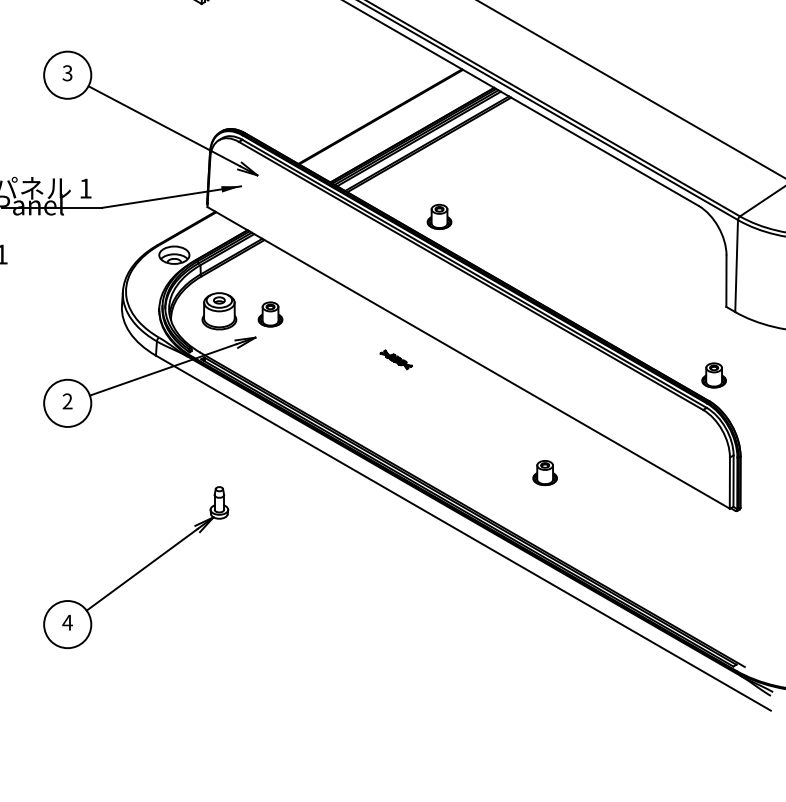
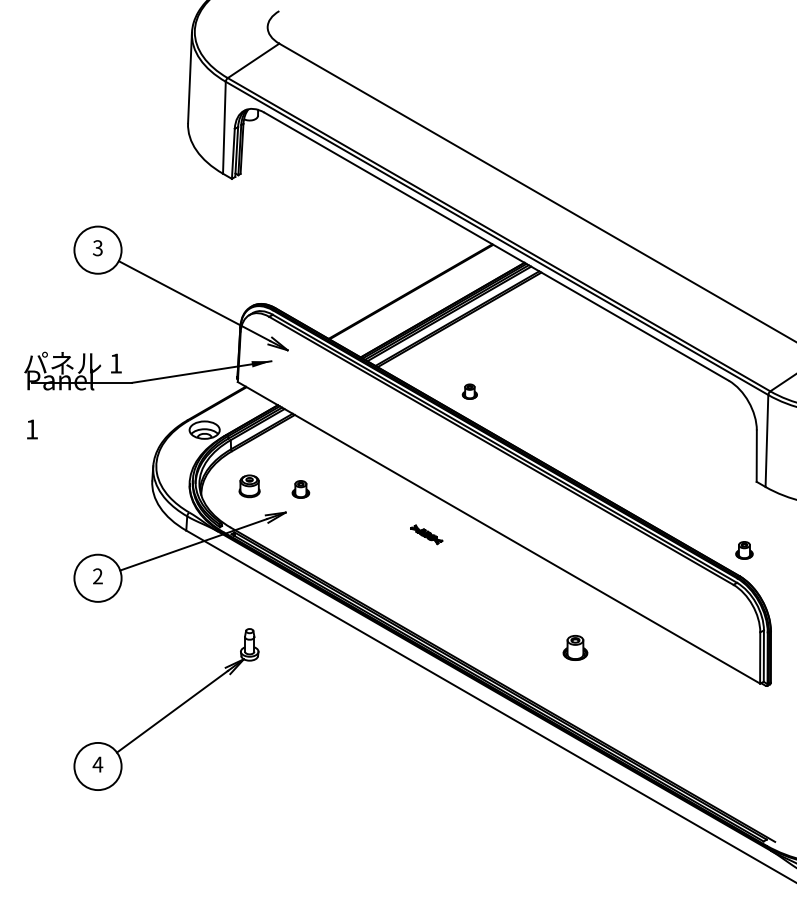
part: (439, 216) -> (469, 391), size x0.6
part: (219, 311) -> (249, 486), size x0.6
part: (270, 314) -> (300, 489), size x0.7
part: (714, 375) -> (744, 550), size x0.7
part: (136, 567) -> (166, 709), moved

